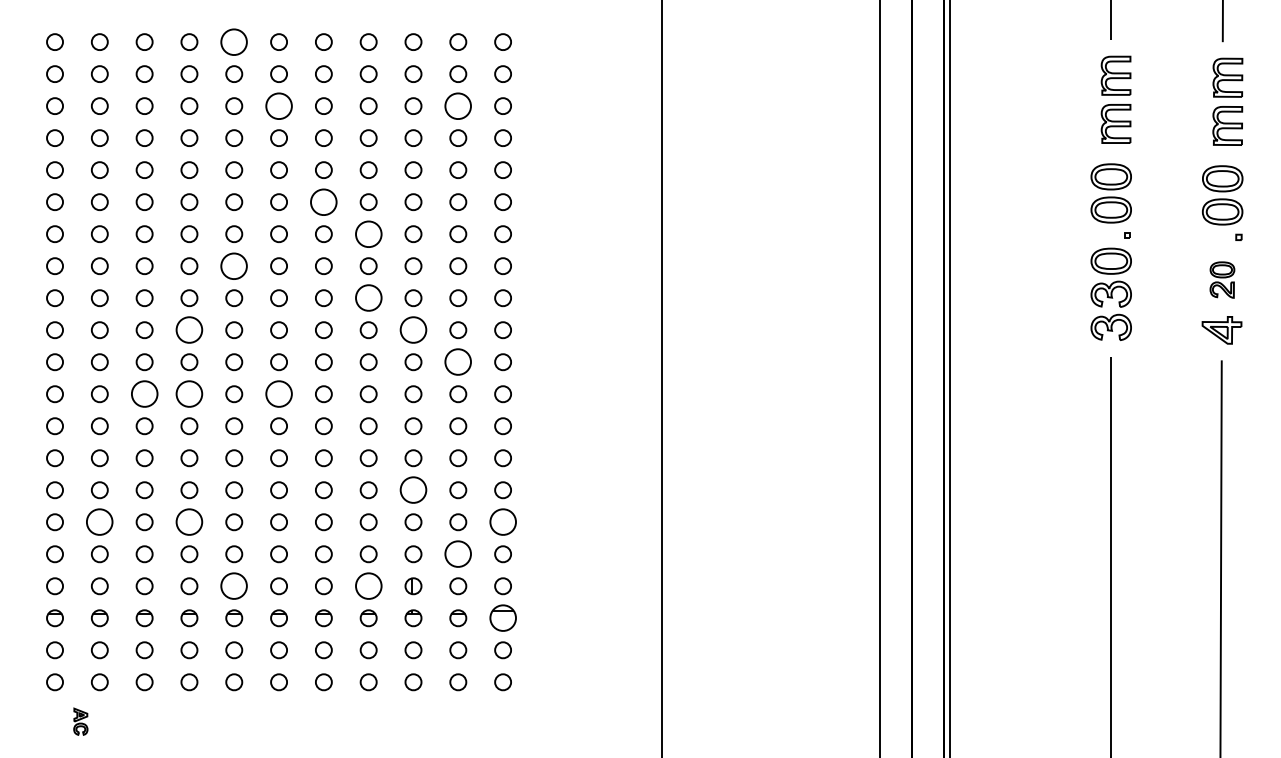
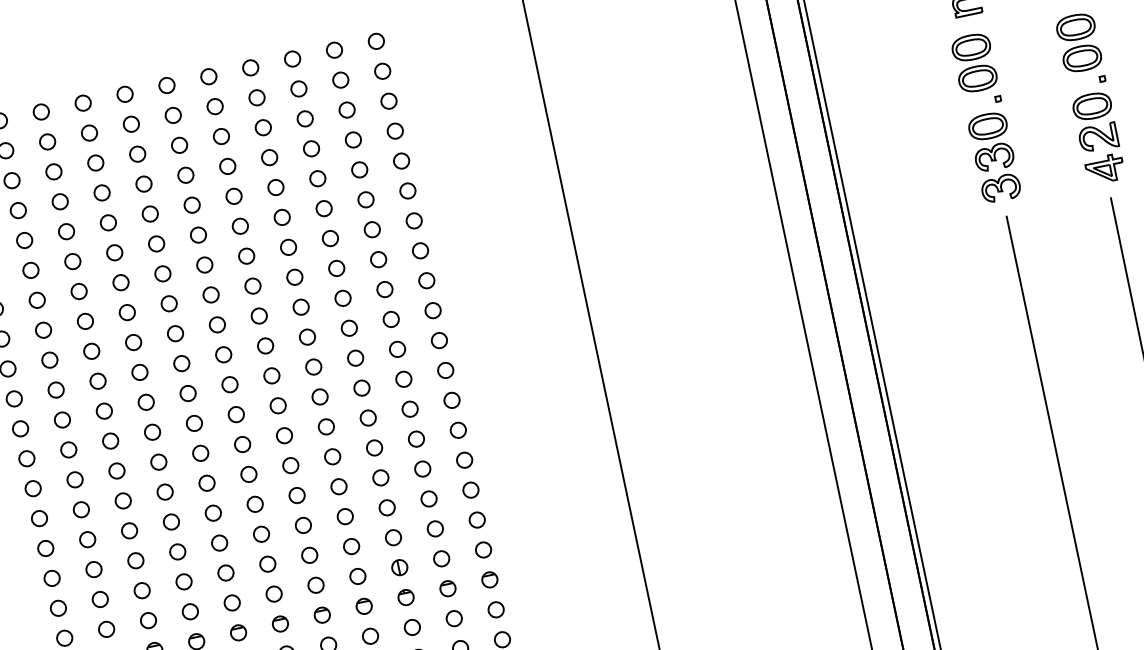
part: (234, 41) -> (125, 93), size x0.62
part: (278, 105) -> (178, 144), size x0.62
part: (458, 105) -> (347, 109), size x0.62
part: (323, 201) -> (239, 225), size x0.62
part: (368, 233) -> (288, 246), size x0.62
part: (234, 265) -> (169, 303), size x0.62
part: (1222, 279) -> (1095, 121), size x1.67
part: (368, 298) -> (301, 307), size x0.62
part: (189, 330) -> (140, 372), size x0.62
part: (413, 330) -> (349, 328), size x0.62
part: (458, 362) -> (397, 349), size x0.62
part: (144, 394) -> (110, 441), size x0.62
part: (189, 394) -> (152, 432), size x0.62
part: (278, 394) -> (235, 414), size x0.62
part: (413, 490) -> (380, 478), size x0.62
part: (99, 522) -> (93, 569), size x0.62
part: (189, 522) -> (177, 552), size x0.62
part: (502, 522) -> (470, 490), size x0.62
part: (458, 554) -> (435, 529), size x0.62
part: (234, 586) -> (232, 603), size x0.62
part: (368, 586) -> (357, 576), size x0.62
part: (502, 618) -> (489, 580), size x0.62

